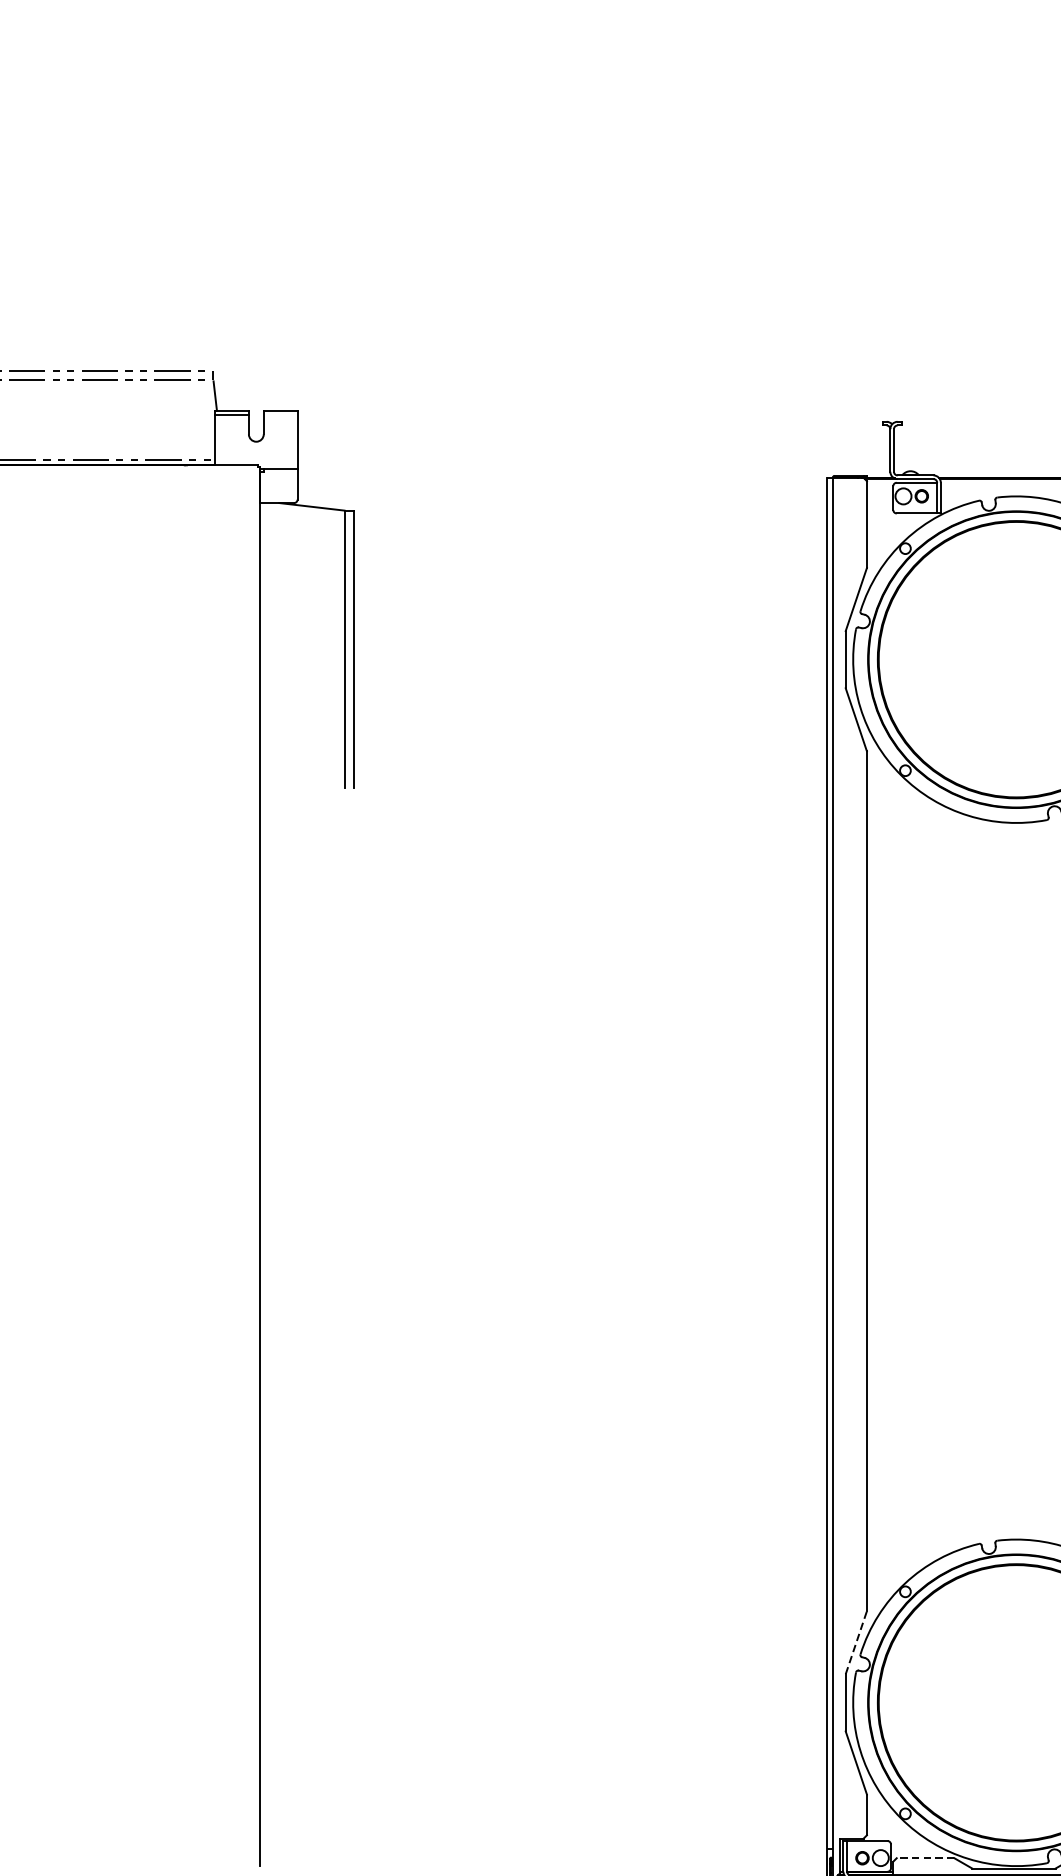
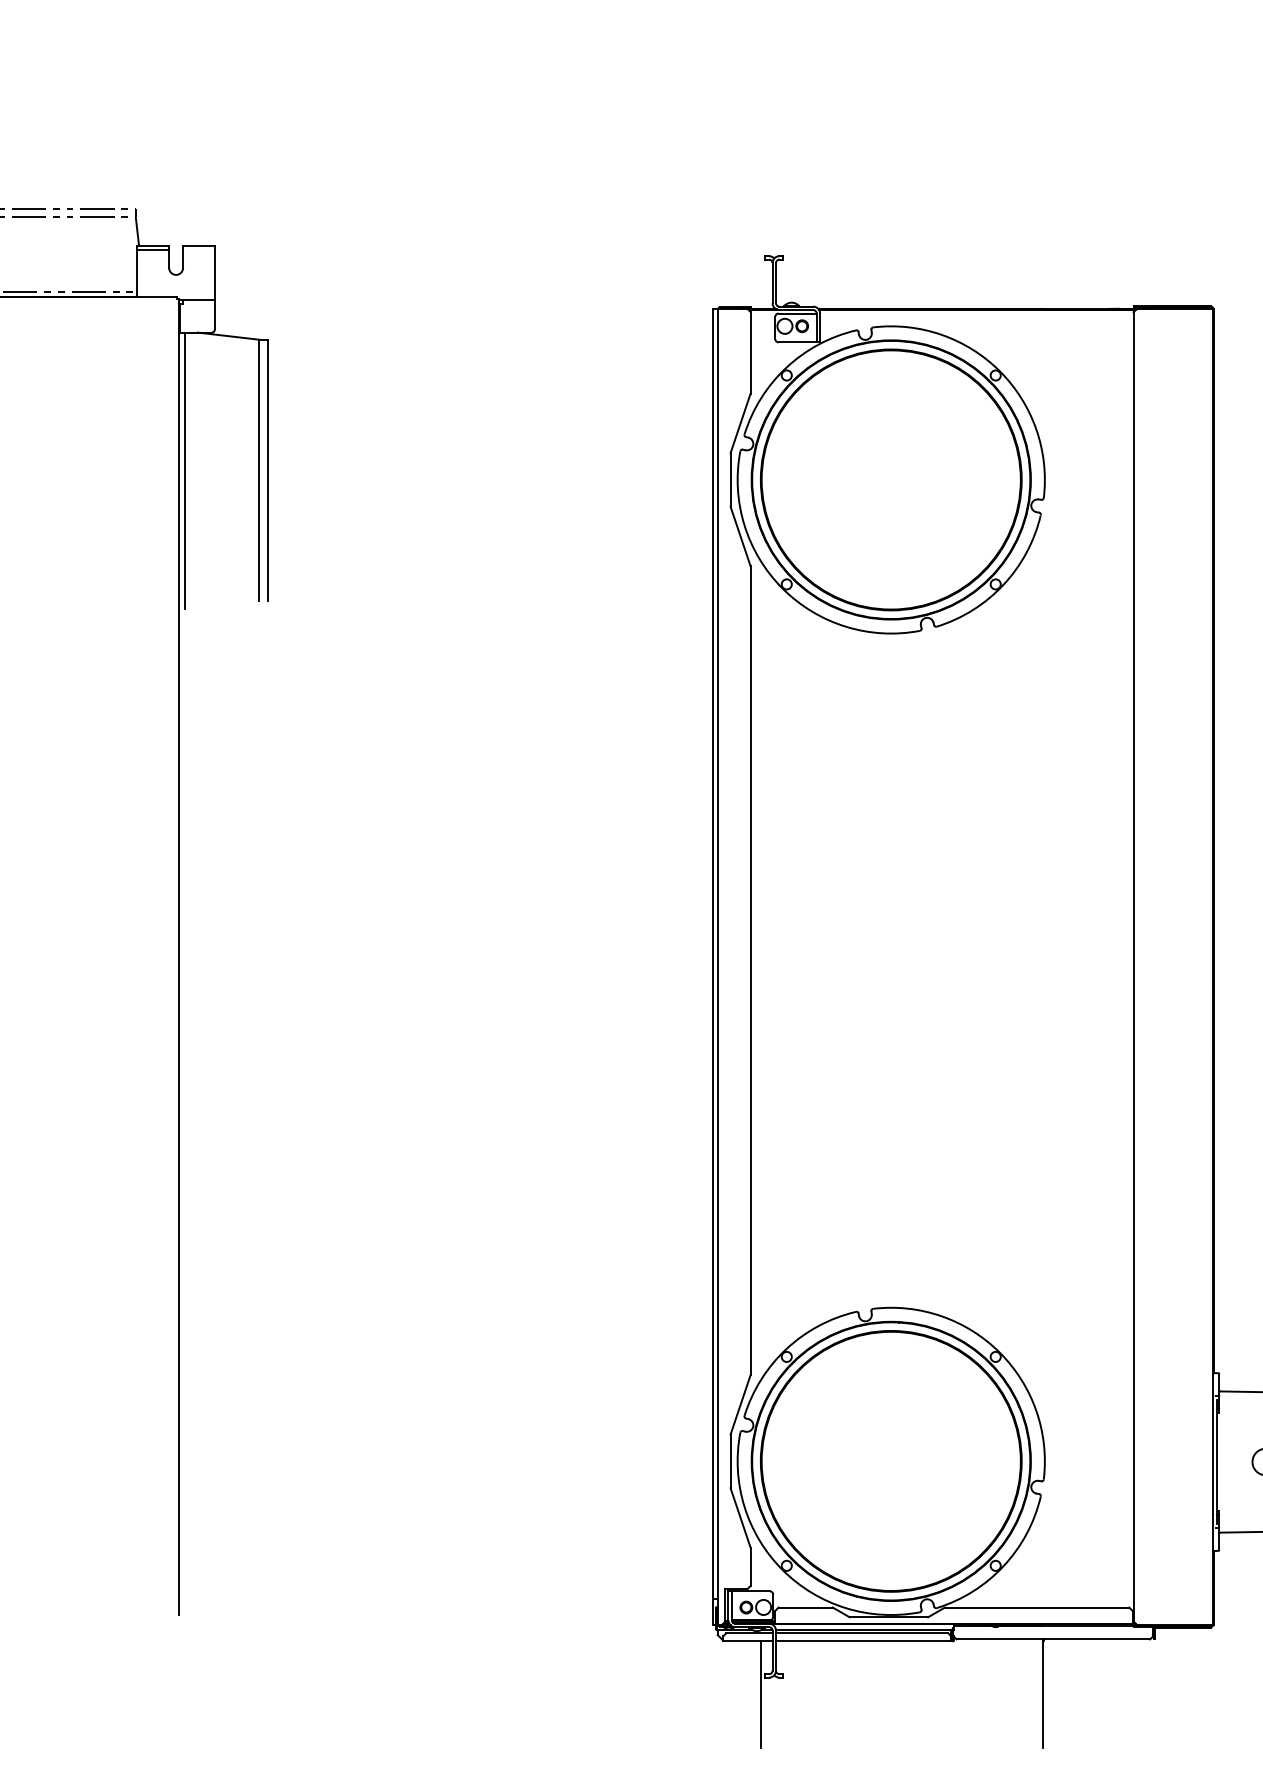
line: (265, 649) -> (184, 470), added
line: (856, 1642) -> (740, 1404), dashed -> solid
line: (925, 1858) -> (805, 1607), dashed -> solid

